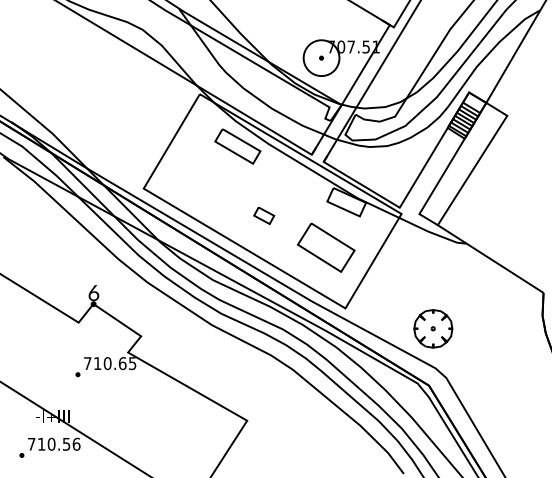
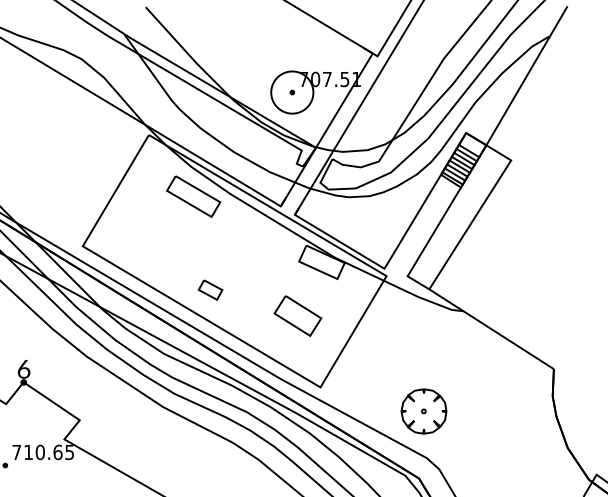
part: (264, 215) -> (210, 289), moved
part: (326, 247) -> (298, 315), size x0.7

